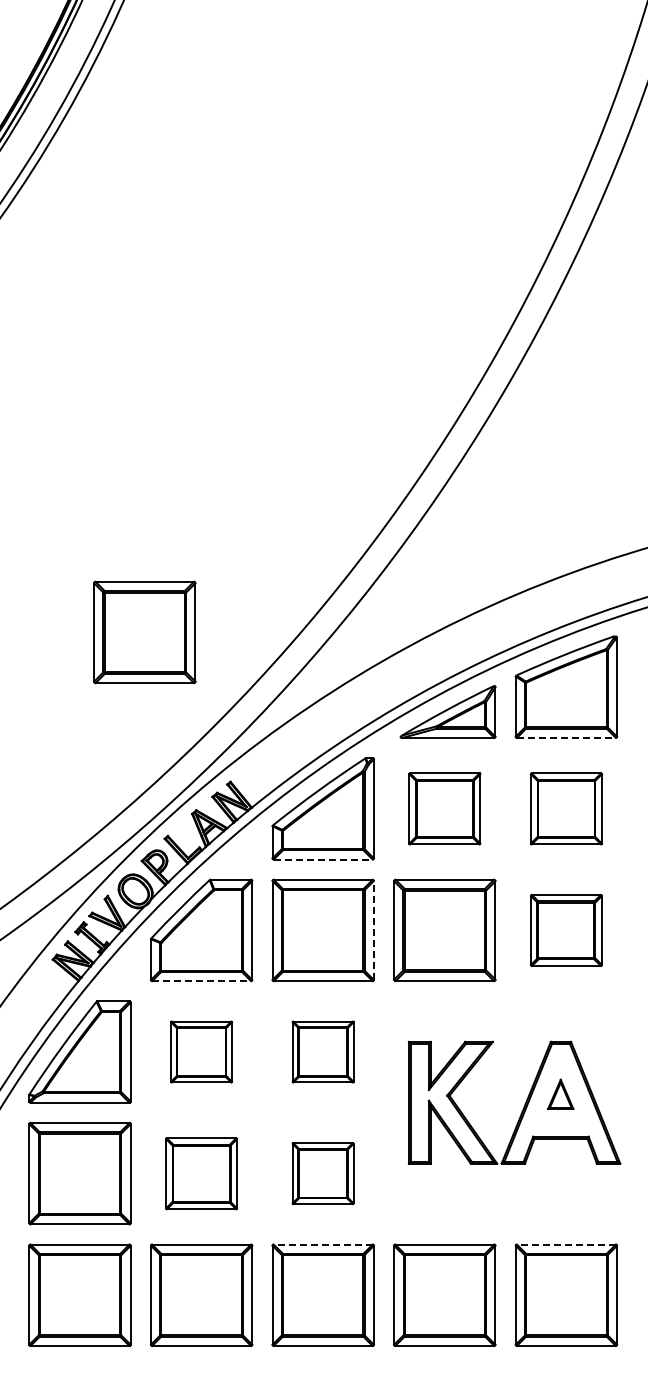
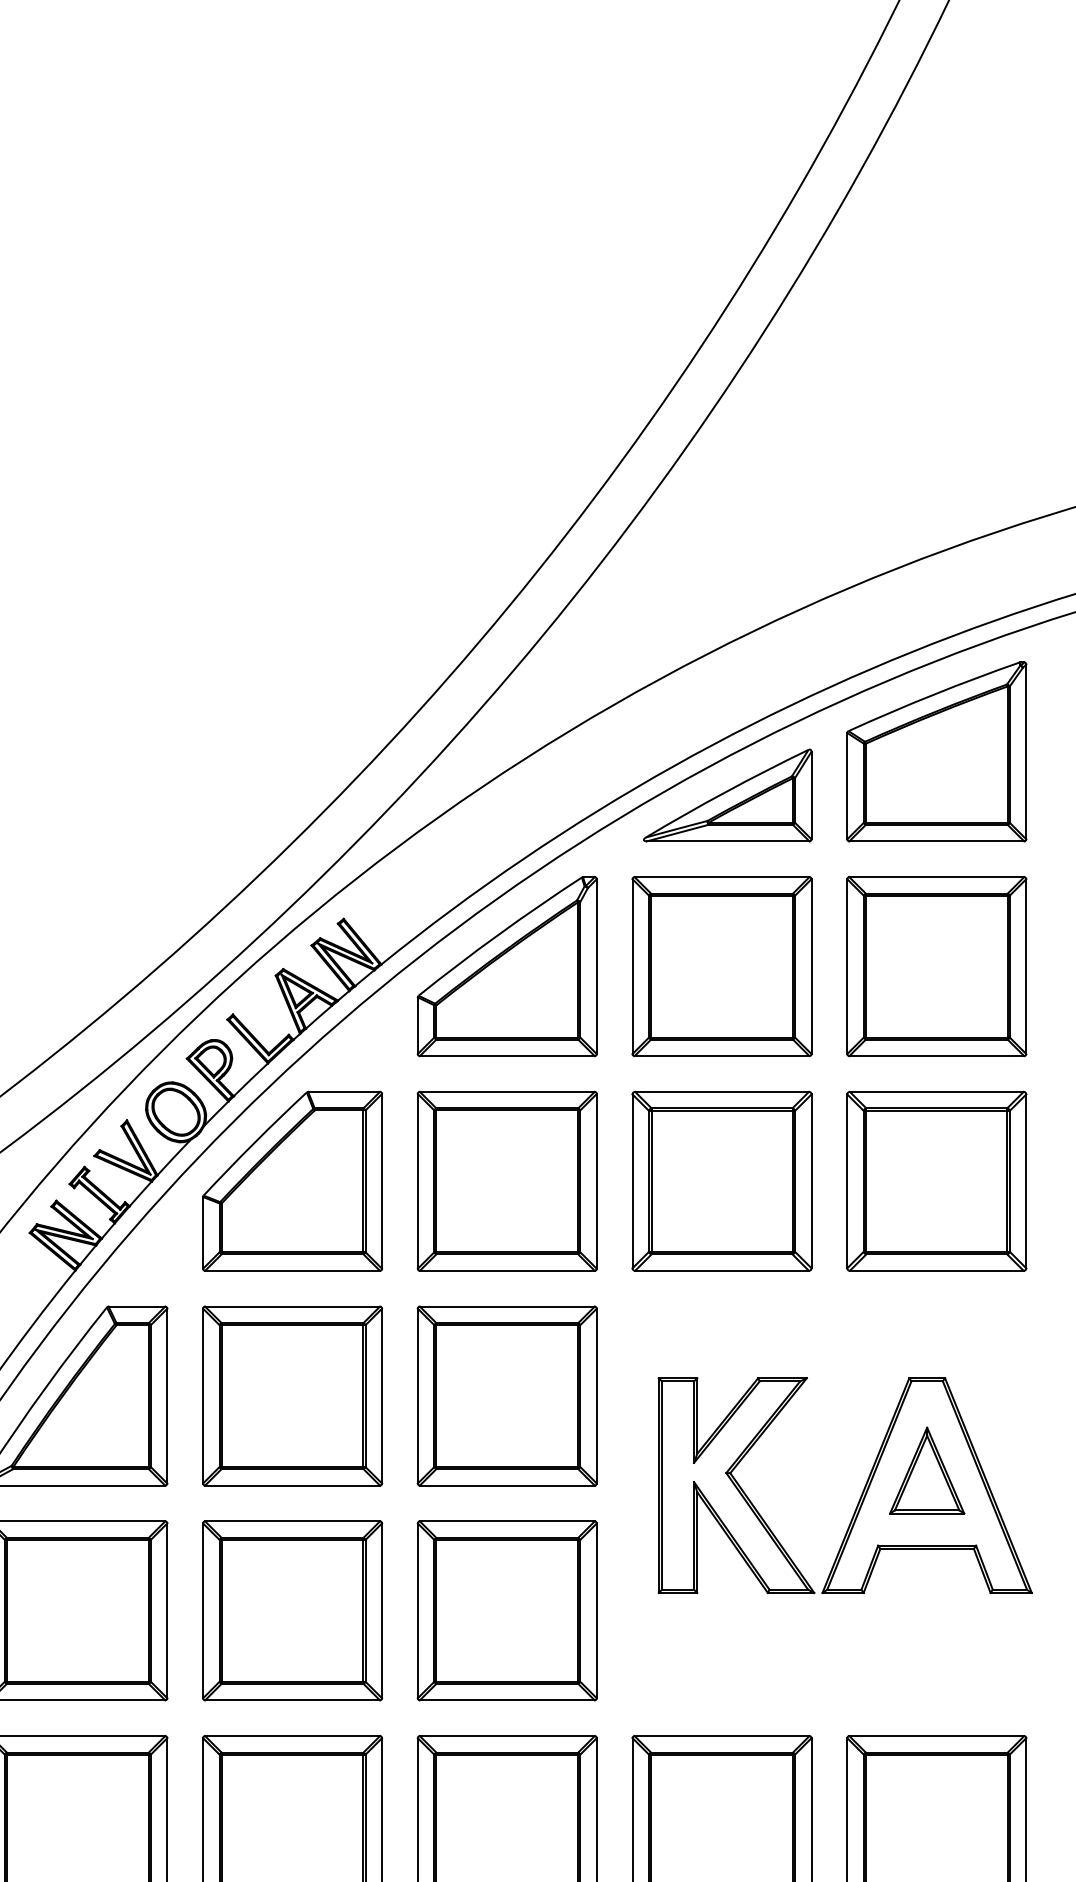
part: (144, 632) -> (191, 655), removed
line: (566, 737) -> (936, 840), dashed -> solid
part: (444, 808) -> (721, 965), size x1.43
part: (566, 808) -> (936, 965), size x1.43
line: (323, 859) -> (507, 1056), dashed -> solid
line: (373, 929) -> (596, 1179), dashed -> solid
part: (566, 930) -> (936, 1181), size x1.43
line: (202, 981) -> (294, 1271), dashed -> solid
part: (201, 1051) -> (292, 1395), size x1.67
part: (322, 1051) -> (506, 1395), size x1.67
part: (560, 1094) -> (926, 1471), size x1.67
part: (201, 1173) -> (292, 1610), size x1.43
part: (322, 1173) -> (506, 1610), size x1.67
line: (322, 1244) -> (506, 1735), dashed -> solid
line: (565, 1244) -> (935, 1735), dashed -> solid

